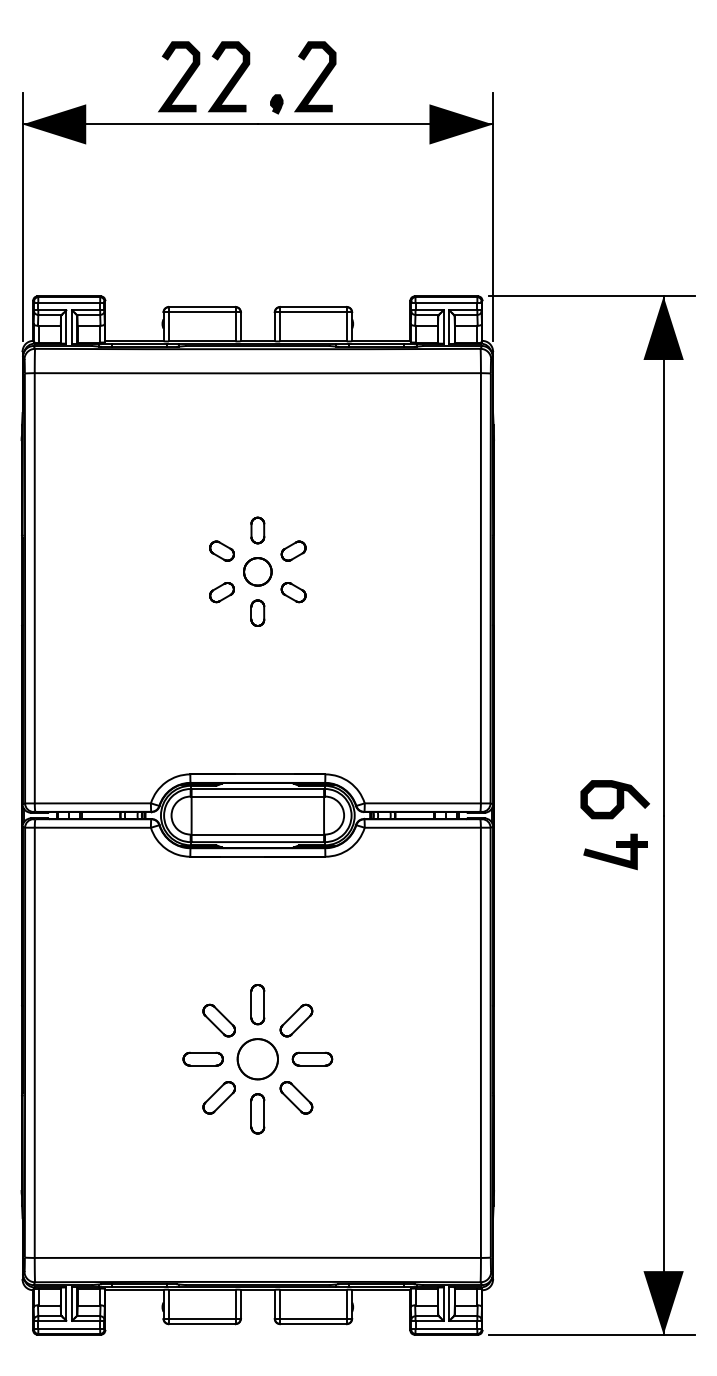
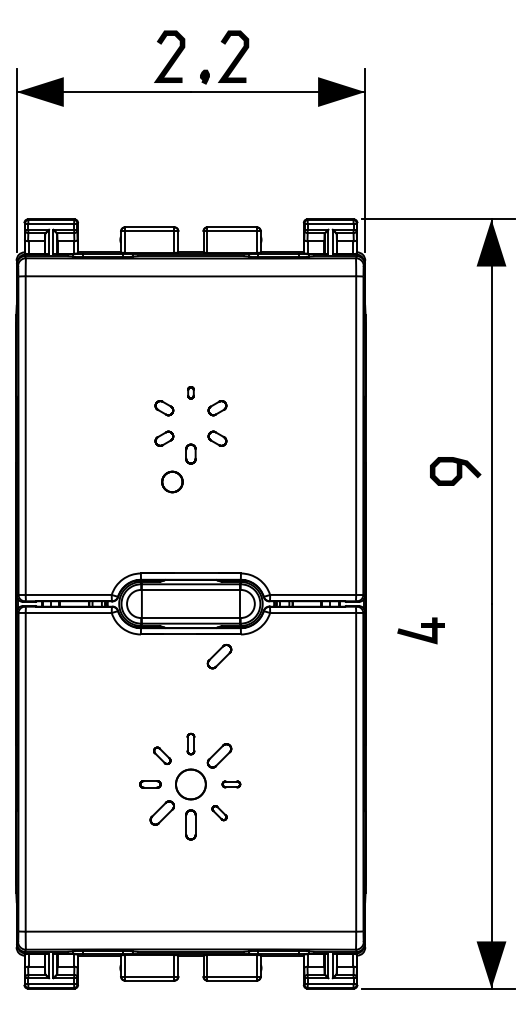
curve: (181, 78) -> (134, 58), removed
part: (257, 530) -> (190, 392), size x0.6
part: (257, 571) -> (172, 481), moved
curve: (616, 799) -> (456, 471), moved
part: (615, 851) -> (421, 630), moved
part: (296, 886) -> (219, 656), added
part: (257, 1004) -> (190, 743), size x0.7
part: (218, 1020) -> (161, 755), size x0.7
part: (202, 1058) -> (149, 783), size x0.7
part: (312, 1058) -> (231, 783), size x0.6
part: (296, 1097) -> (219, 812), size x0.6

